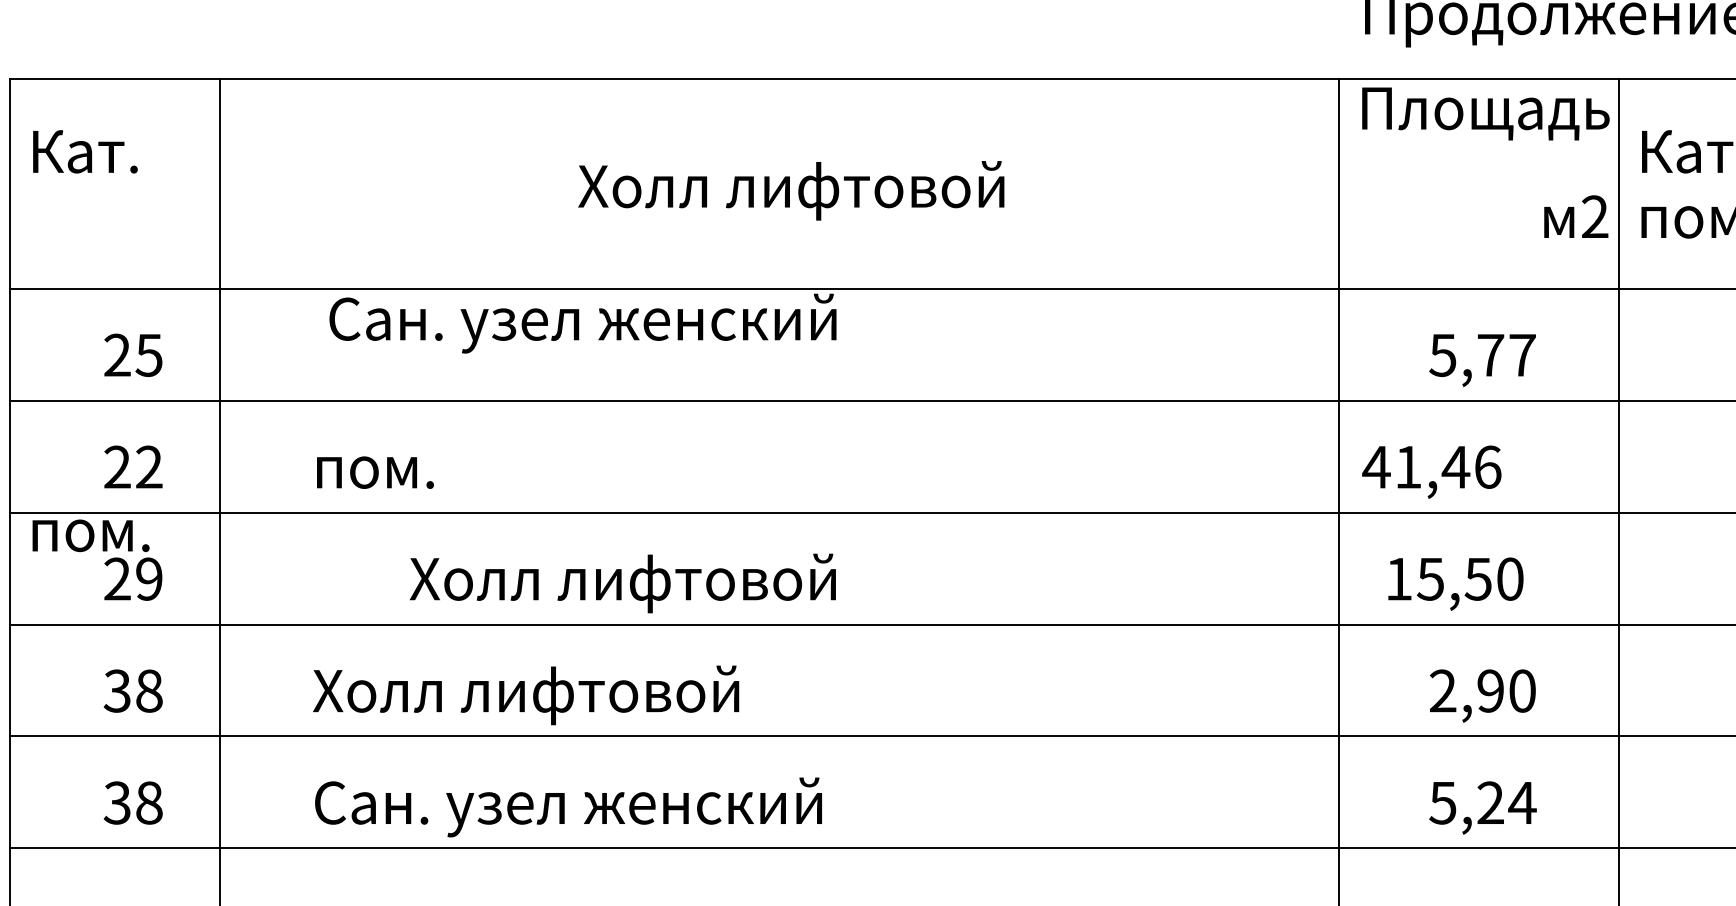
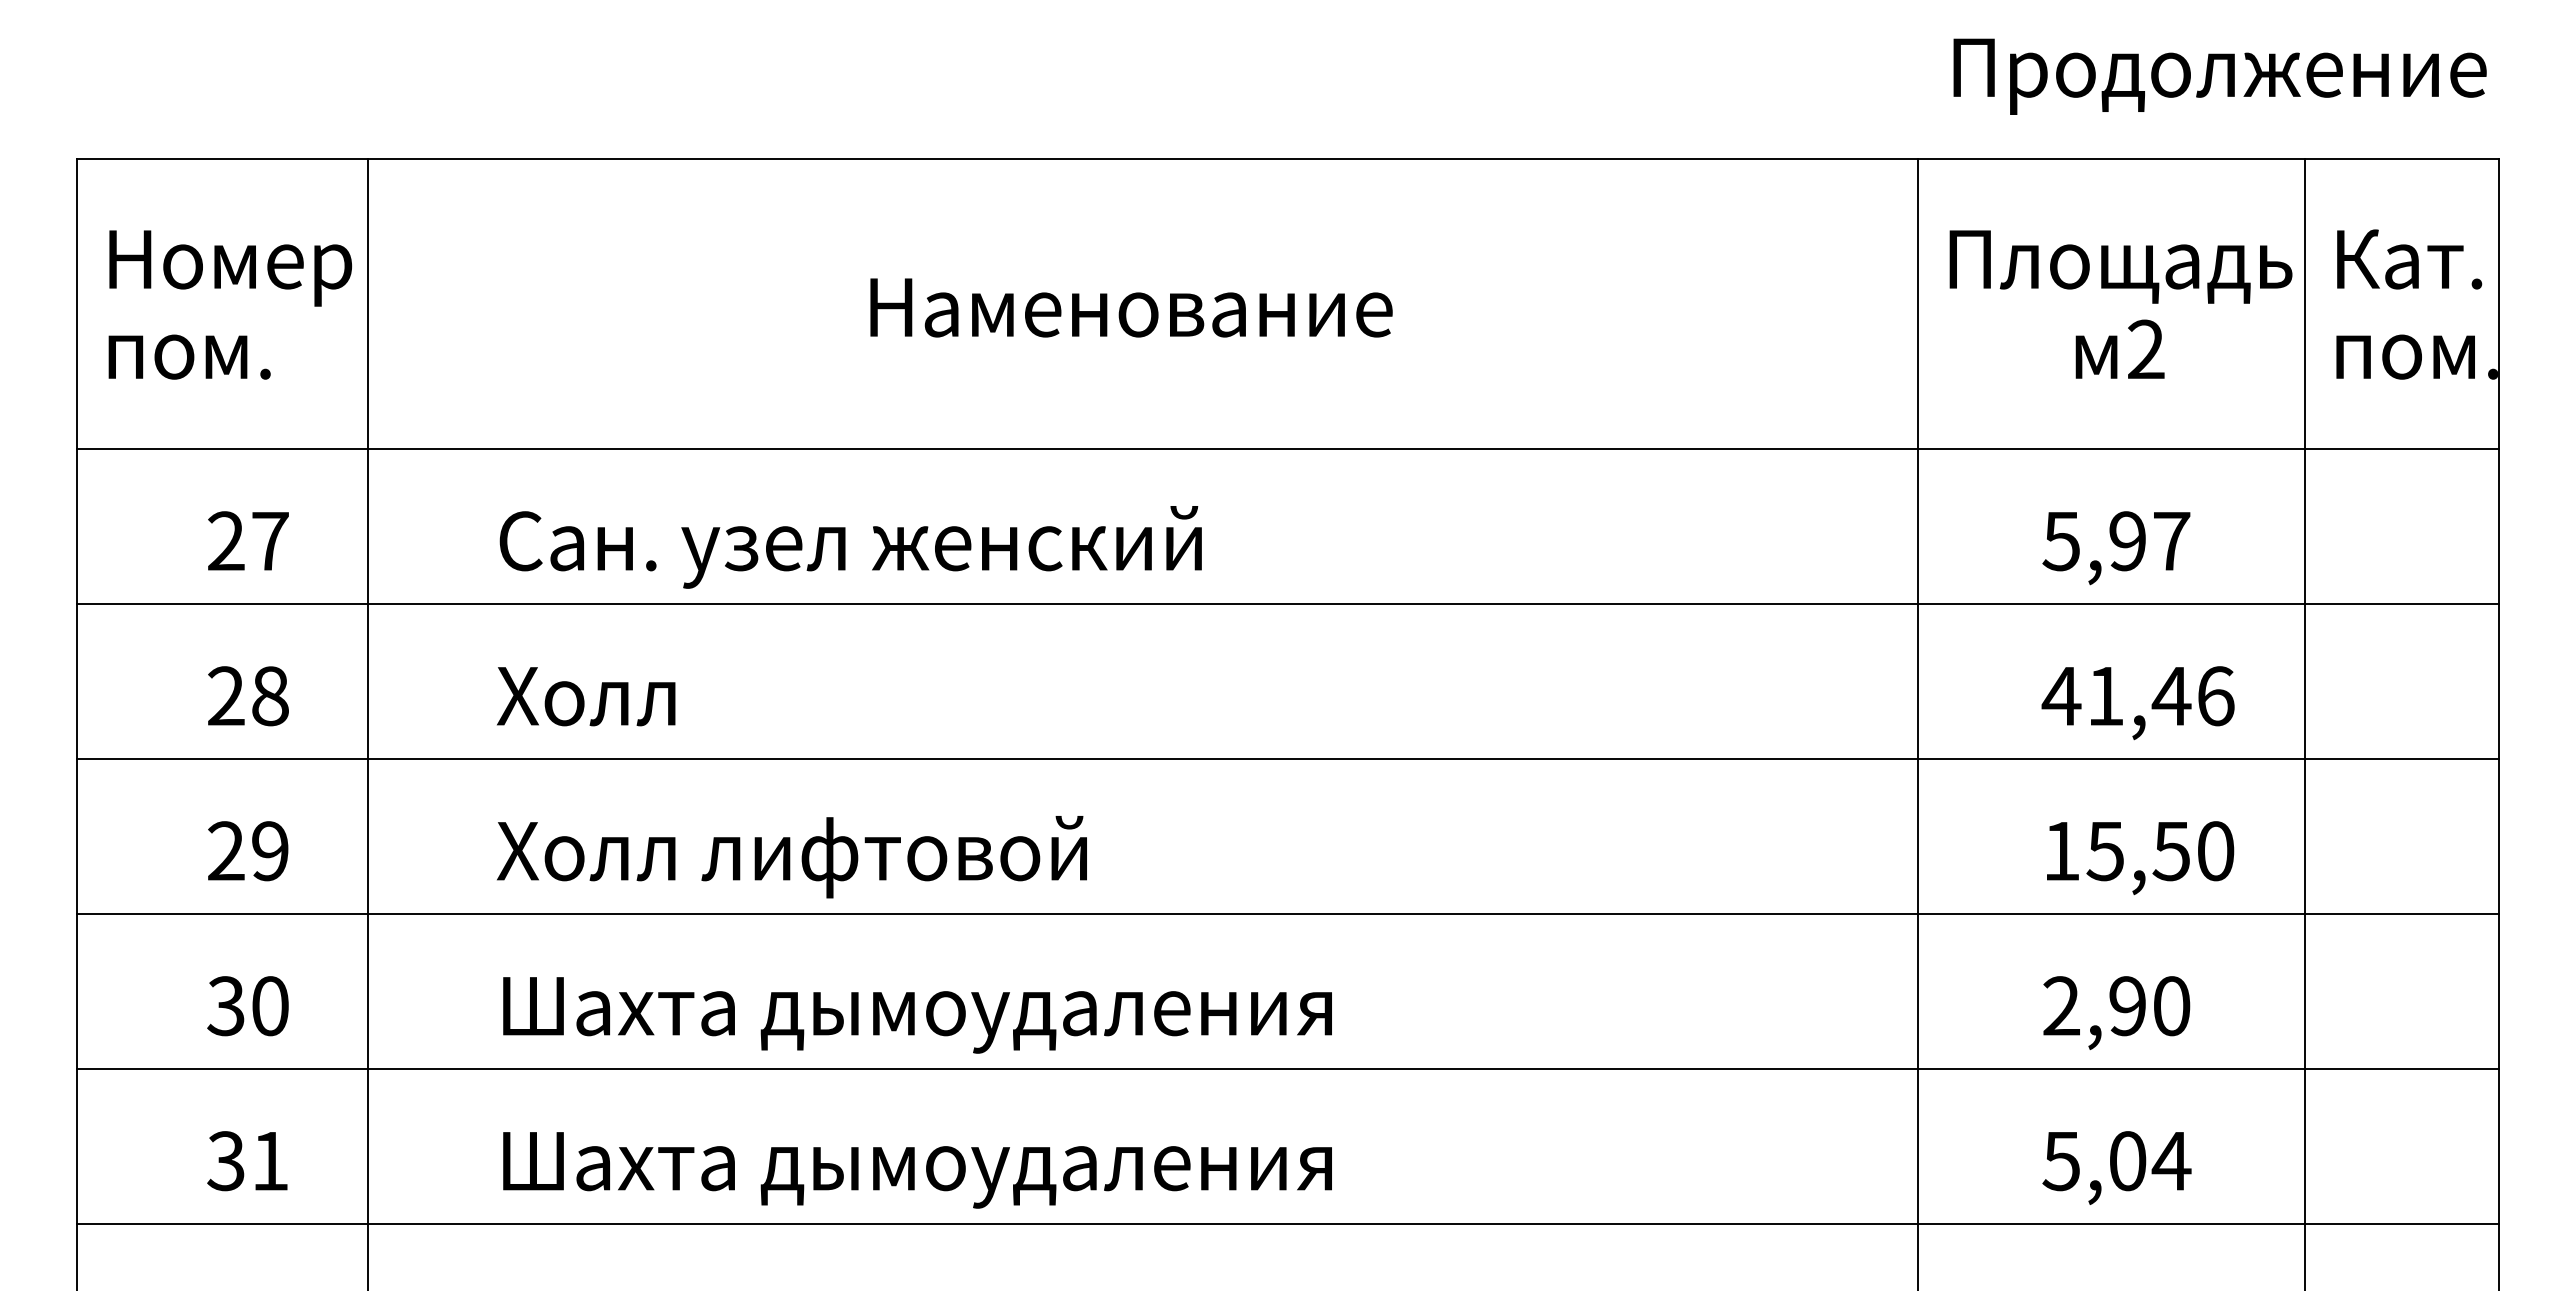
text: (1485, 113) -> (2120, 266), moved
text: (123, 157) -> (234, 267), Кат. -> Номер
text: (791, 190) -> (1159, 313), Холл лифтовой -> Наменование
text: (1575, 216) -> (2119, 348), moved
text: (582, 323) -> (850, 547), moved
text: (148, 355) -> (269, 541), 25 -> 27
text: (1490, 355) -> (2127, 541), 5,77 -> 5,97
text: (149, 467) -> (270, 696), 22 -> 28
text: (376, 467) -> (585, 696), пом. -> Холл
text: (1431, 472) -> (2137, 703), moved
text: (90, 535) -> (189, 356), moved
text: (622, 583) -> (791, 857), moved
text: (1455, 584) -> (2140, 858), moved
text: (149, 691) -> (270, 1006), 38 -> 30
text: (614, 694) -> (914, 1011), Холл лифтовой -> Шахта дымоудаления
text: (149, 803) -> (270, 1161), 38 -> 31
text: (1490, 803) -> (2127, 1161), 5,24 -> 5,04
text: (615, 806) -> (915, 1166), Сан. узел женский -> Шахта дымоудаления

